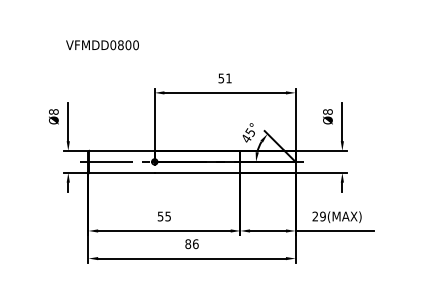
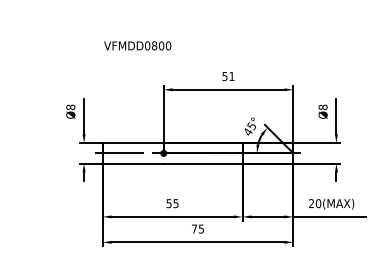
text: (102, 45) -> (137, 46), moved
text: (322, 216) -> (318, 203), 29(MAX) -> 20(MAX)
text: (191, 244) -> (197, 229), 86 -> 75

